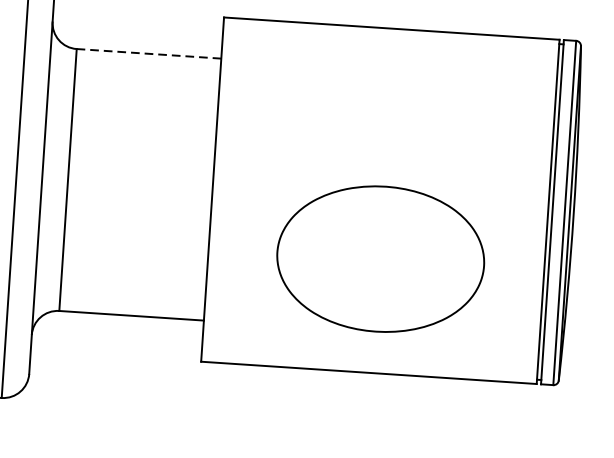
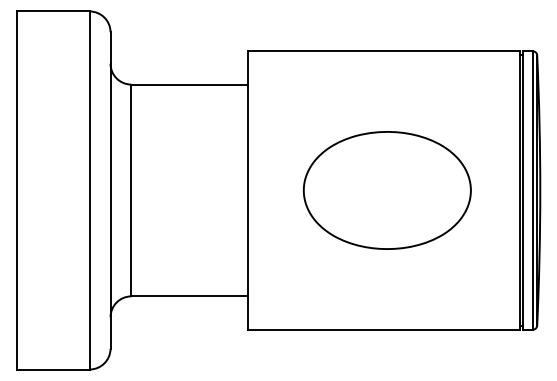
line: (148, 53) -> (189, 84), dashed -> solid
part: (379, 259) -> (386, 190), moved

